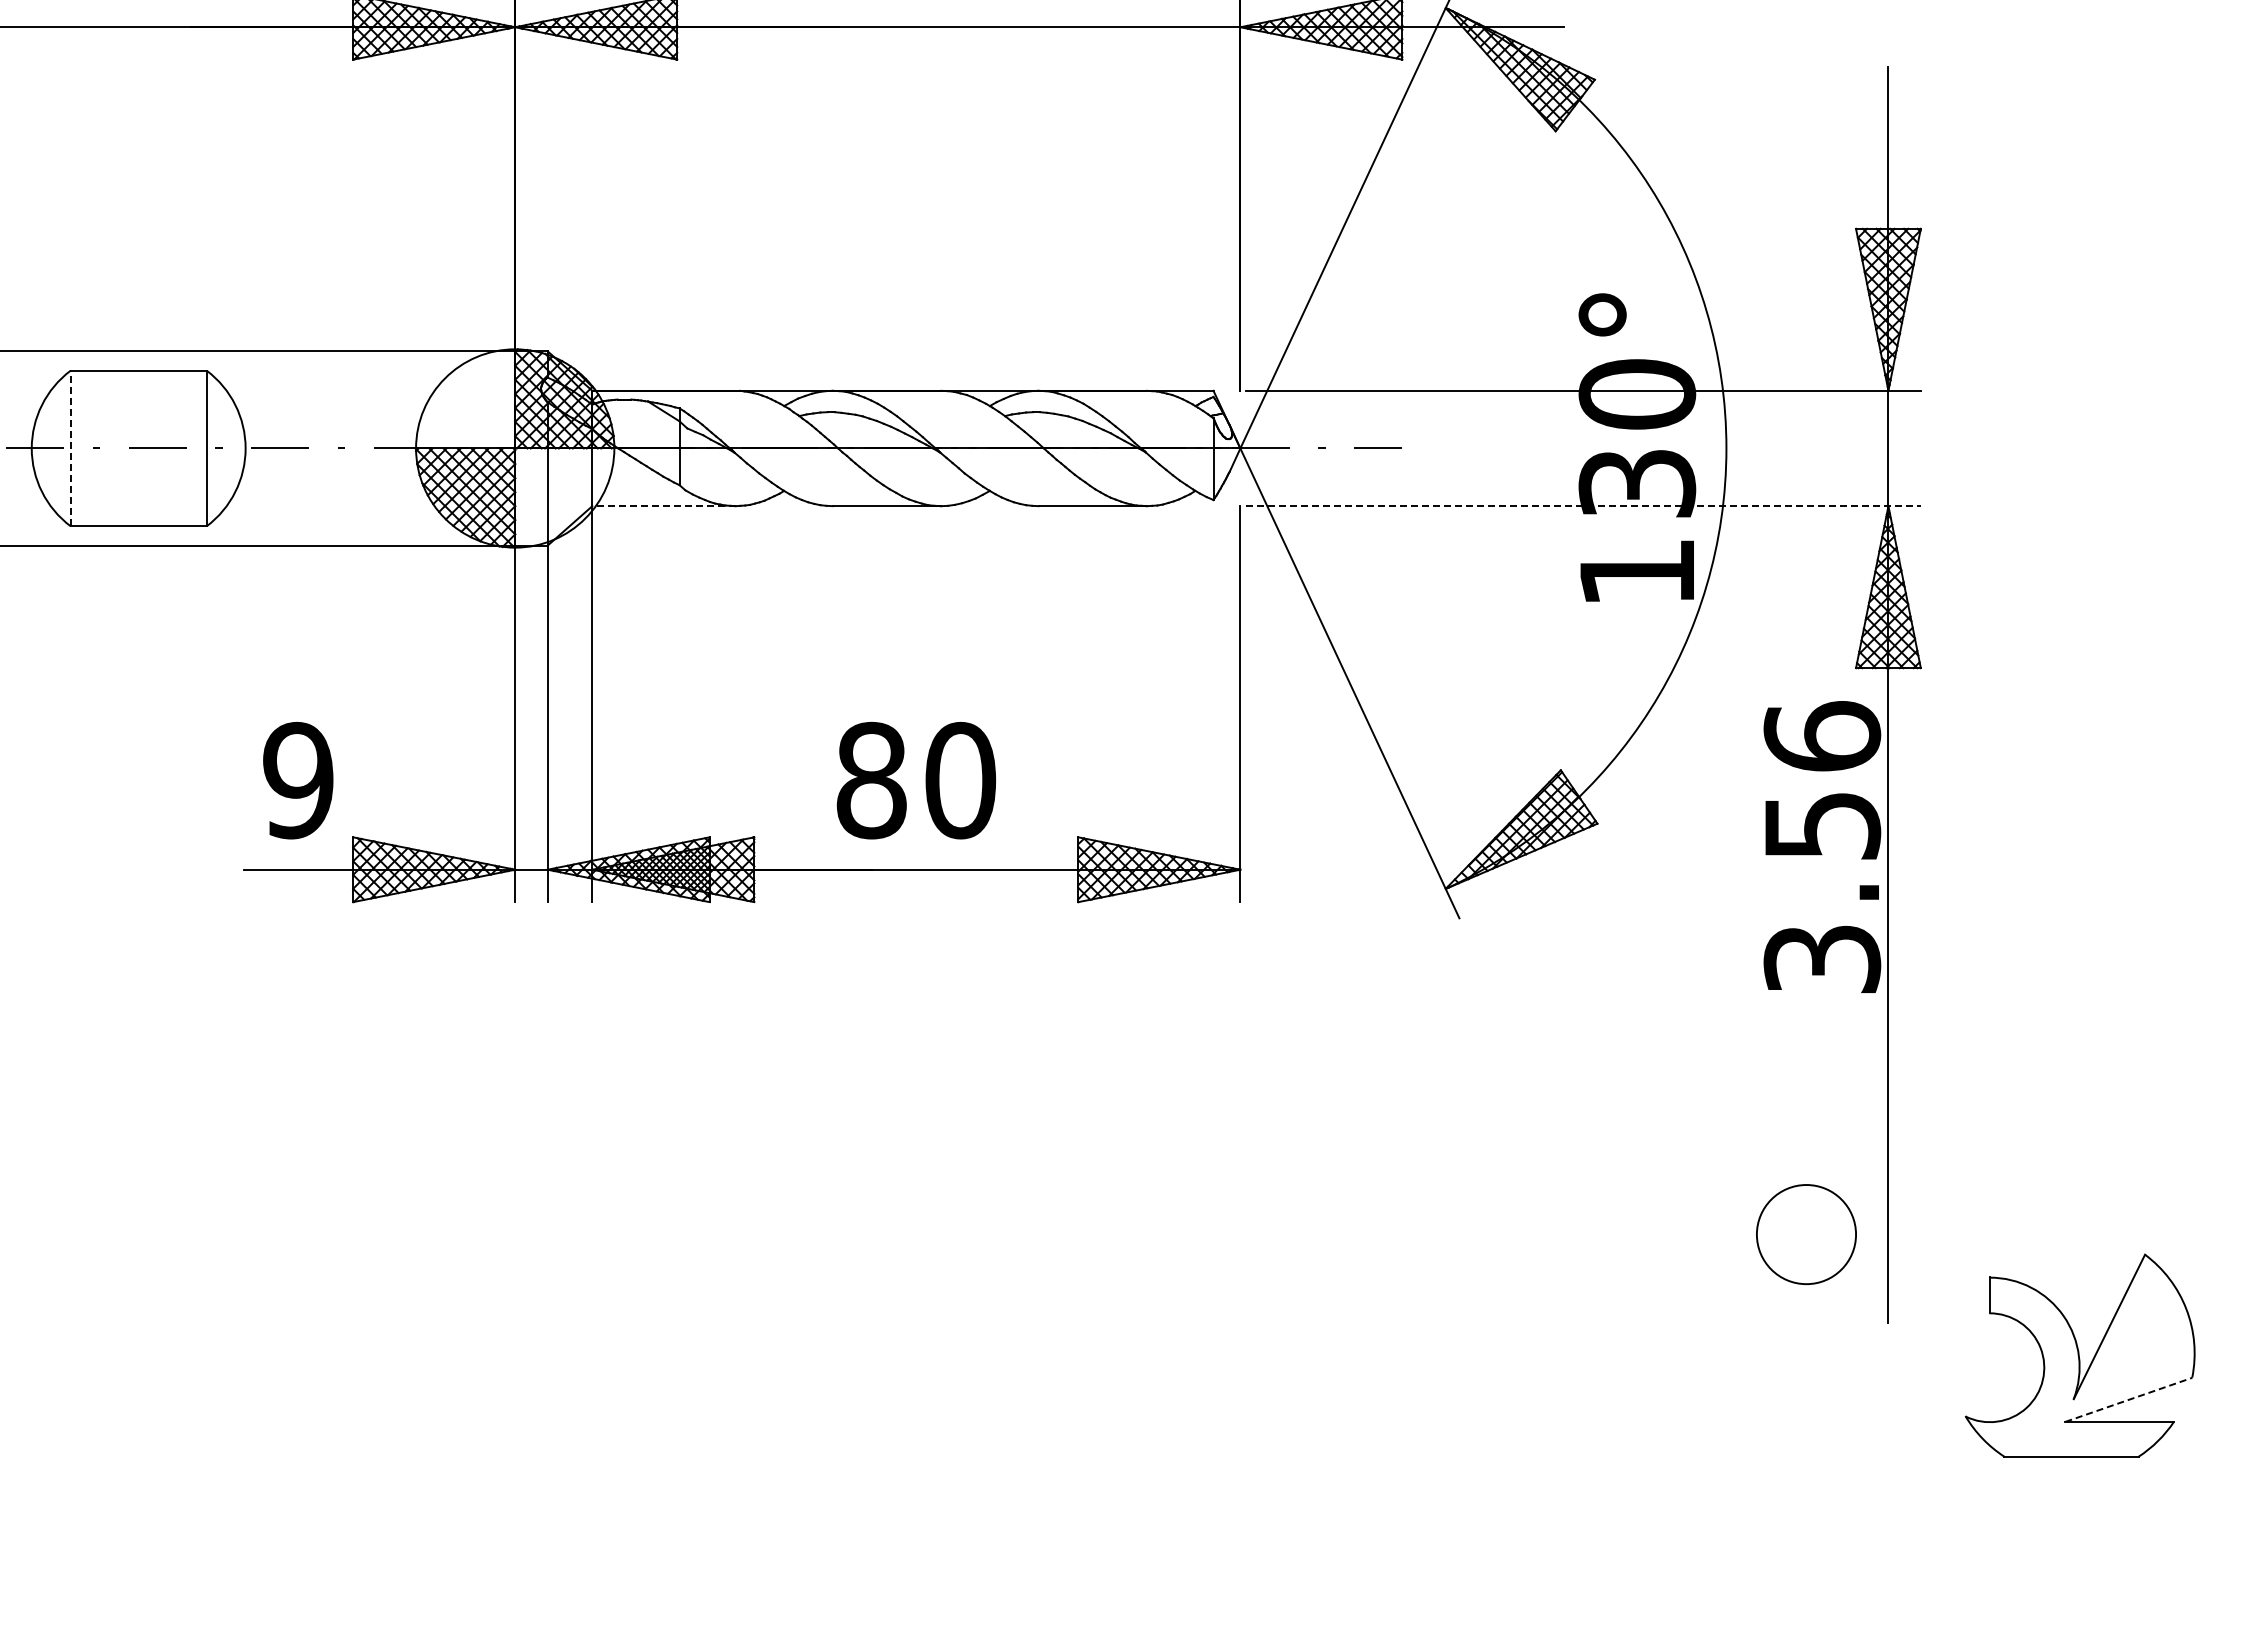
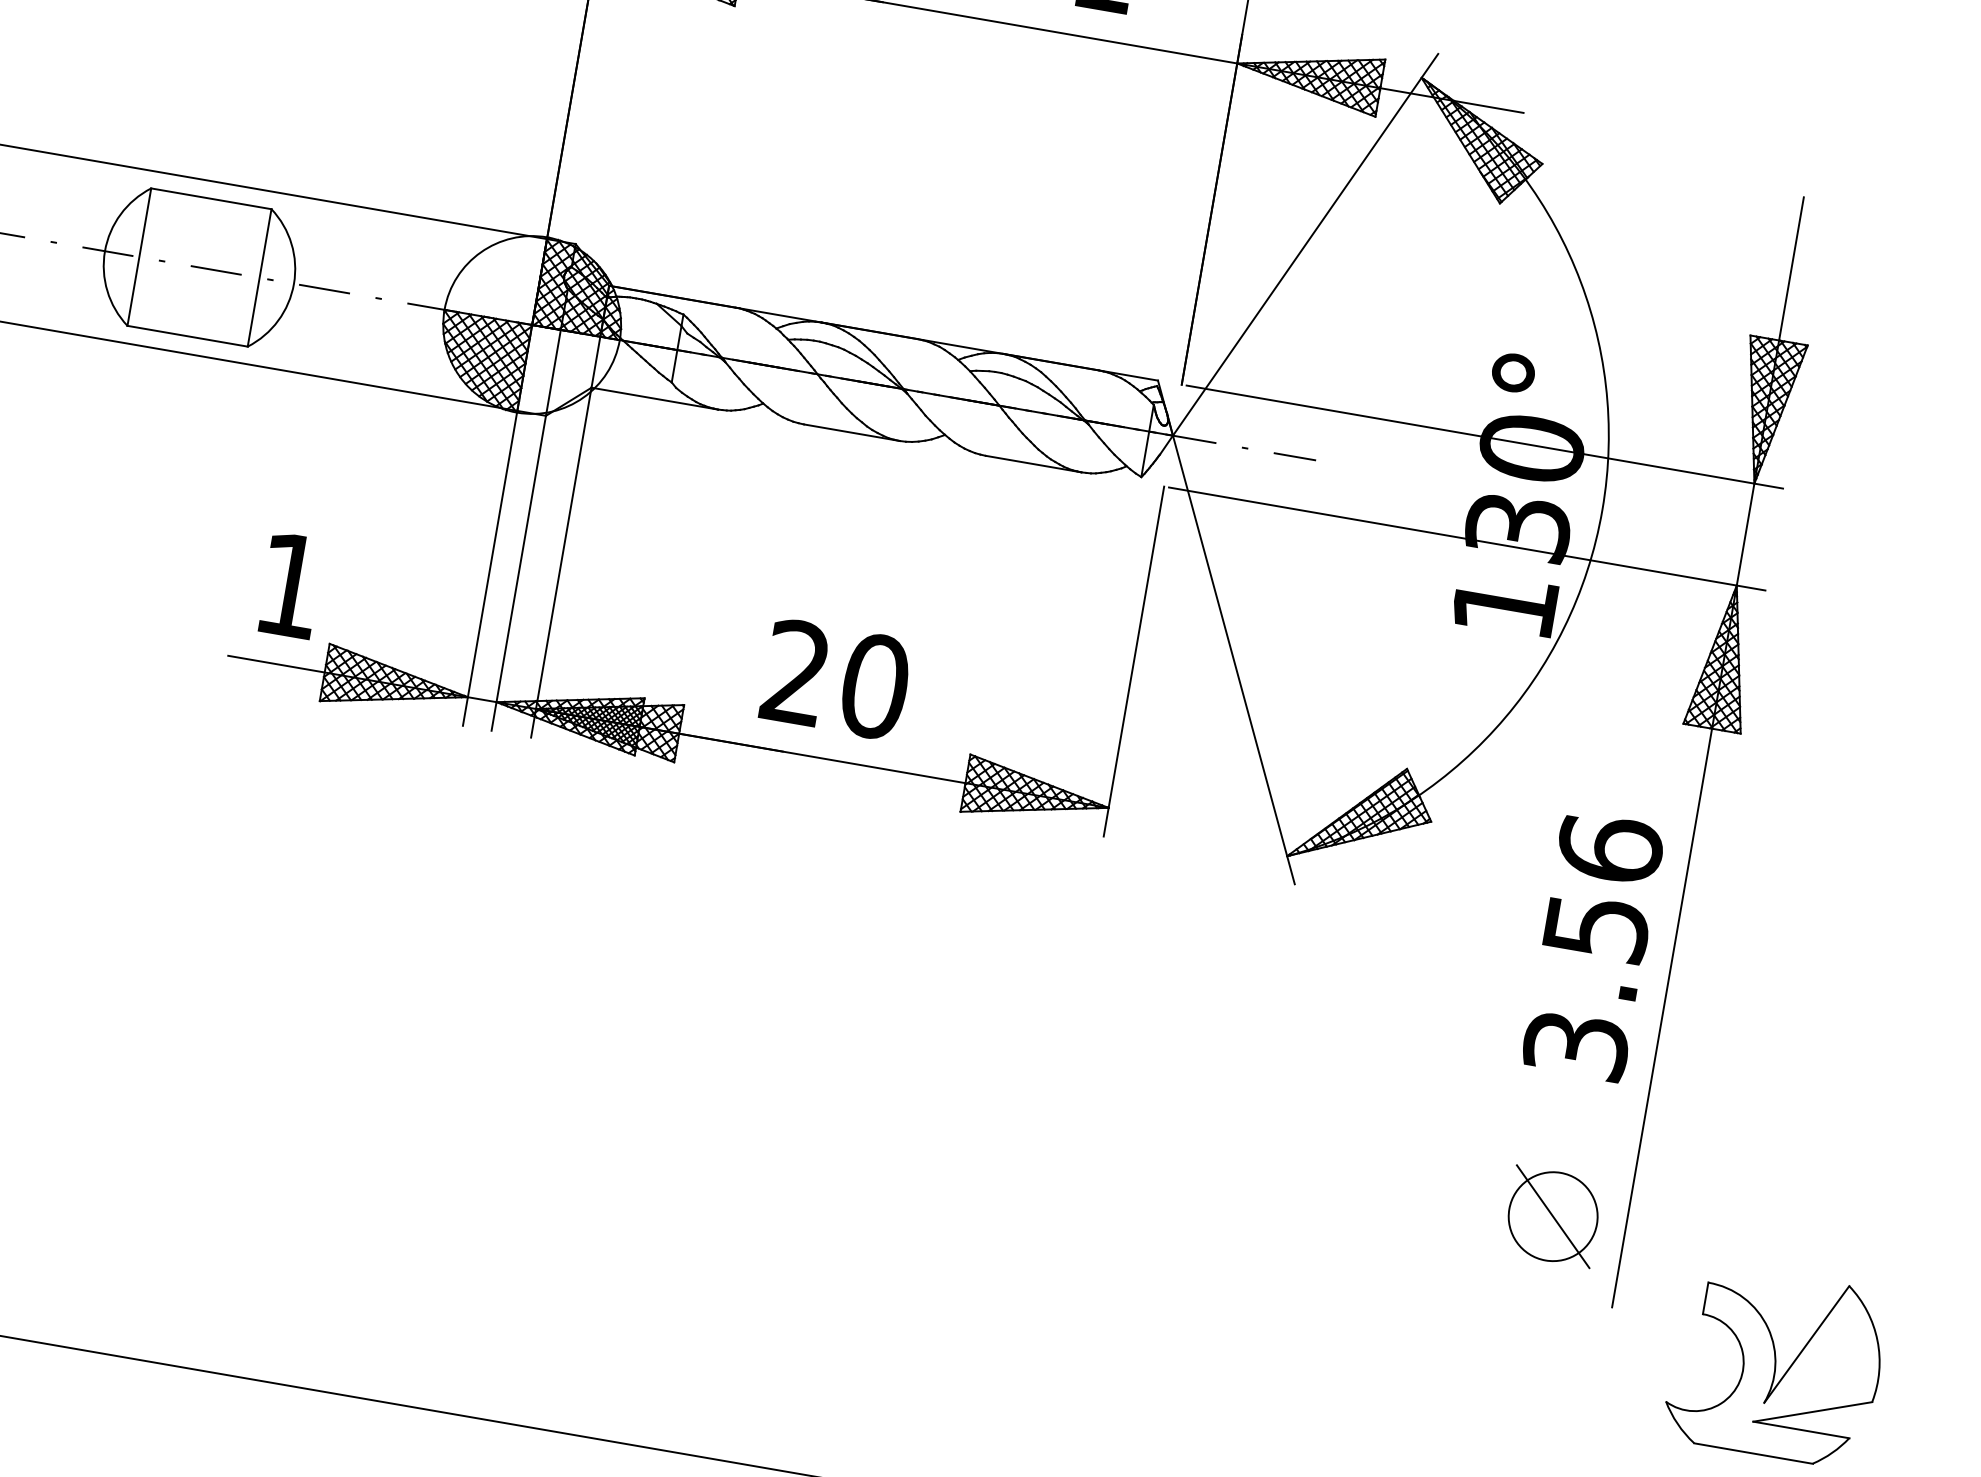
line: (70, 448) -> (139, 257), dashed -> solid
line: (663, 506) -> (654, 398), dashed -> solid
line: (1583, 506) -> (1467, 539), dashed -> solid
text: (298, 780) -> (290, 585), 9 -> 1
text: (871, 780) -> (796, 672), 80 -> 20
text: (1822, 846) -> (1593, 946), moved
line: (1806, 1234) -> (1553, 1216), added
line: (2129, 1399) -> (1813, 1411), dashed -> solid

